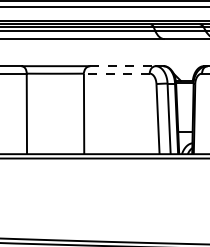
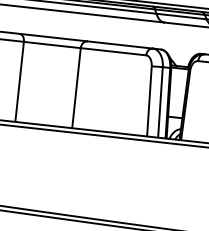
line: (122, 66) -> (119, 45), dashed -> solid
line: (116, 73) -> (113, 51), dashed -> solid

